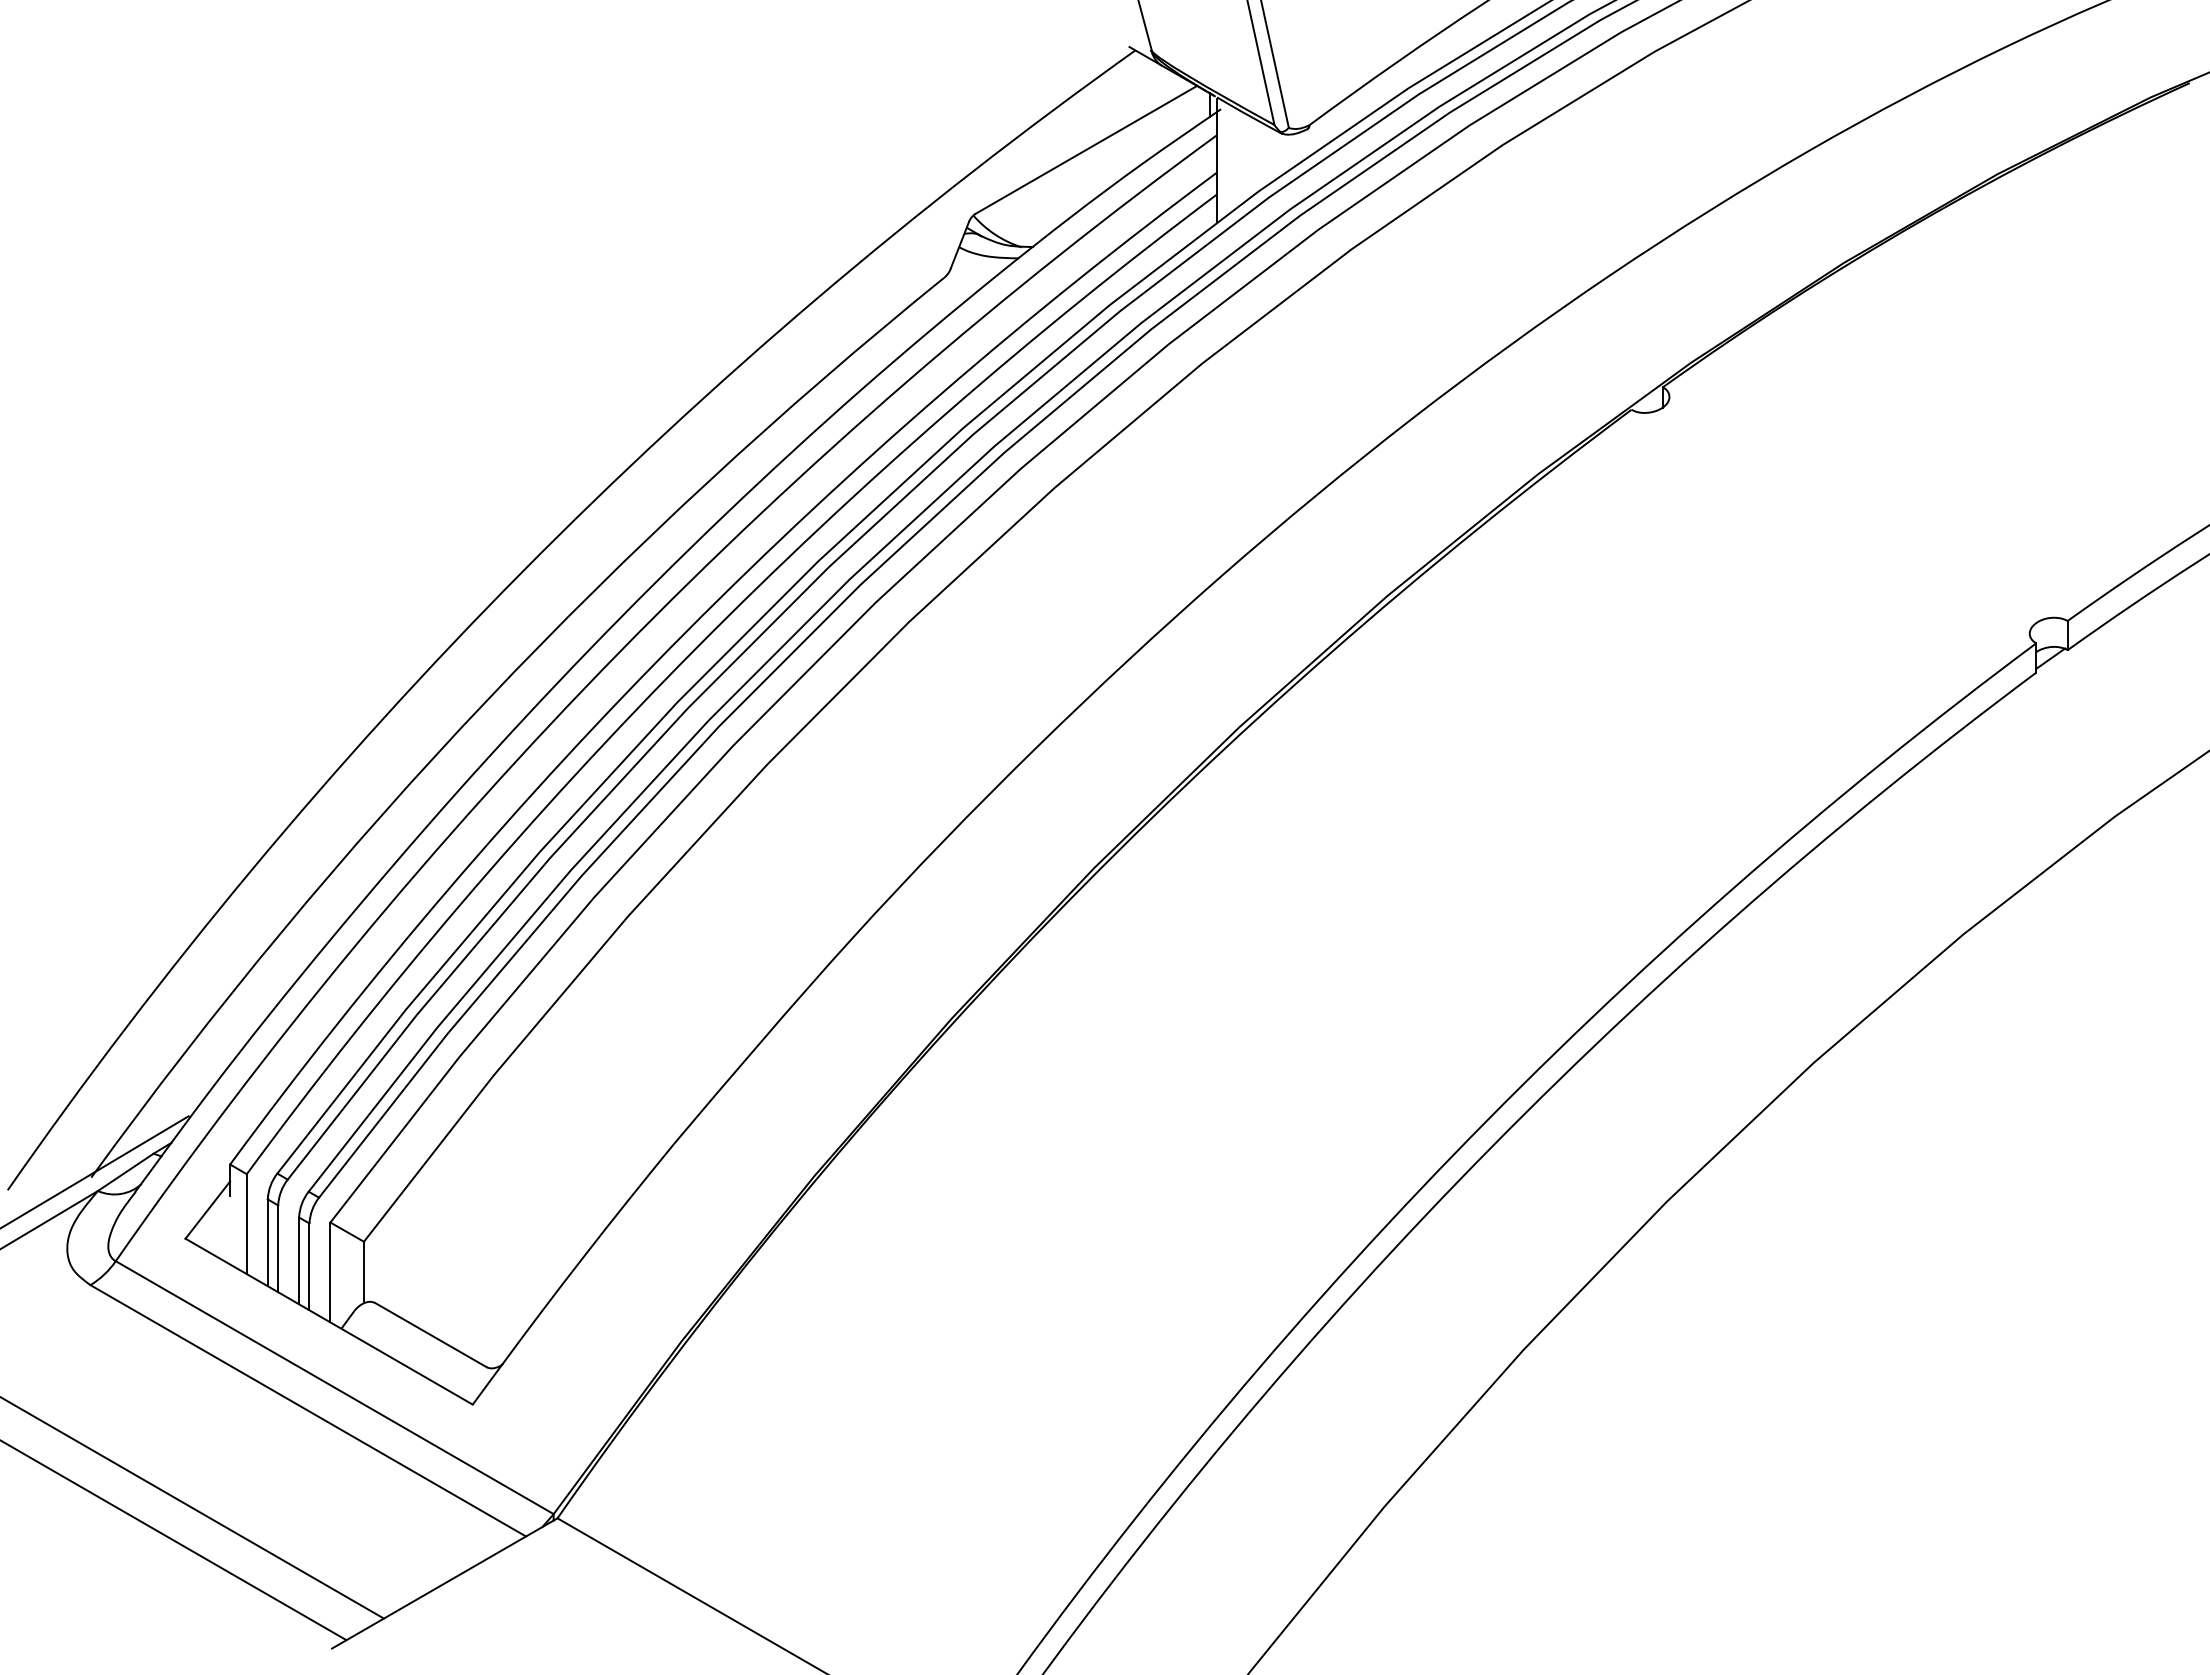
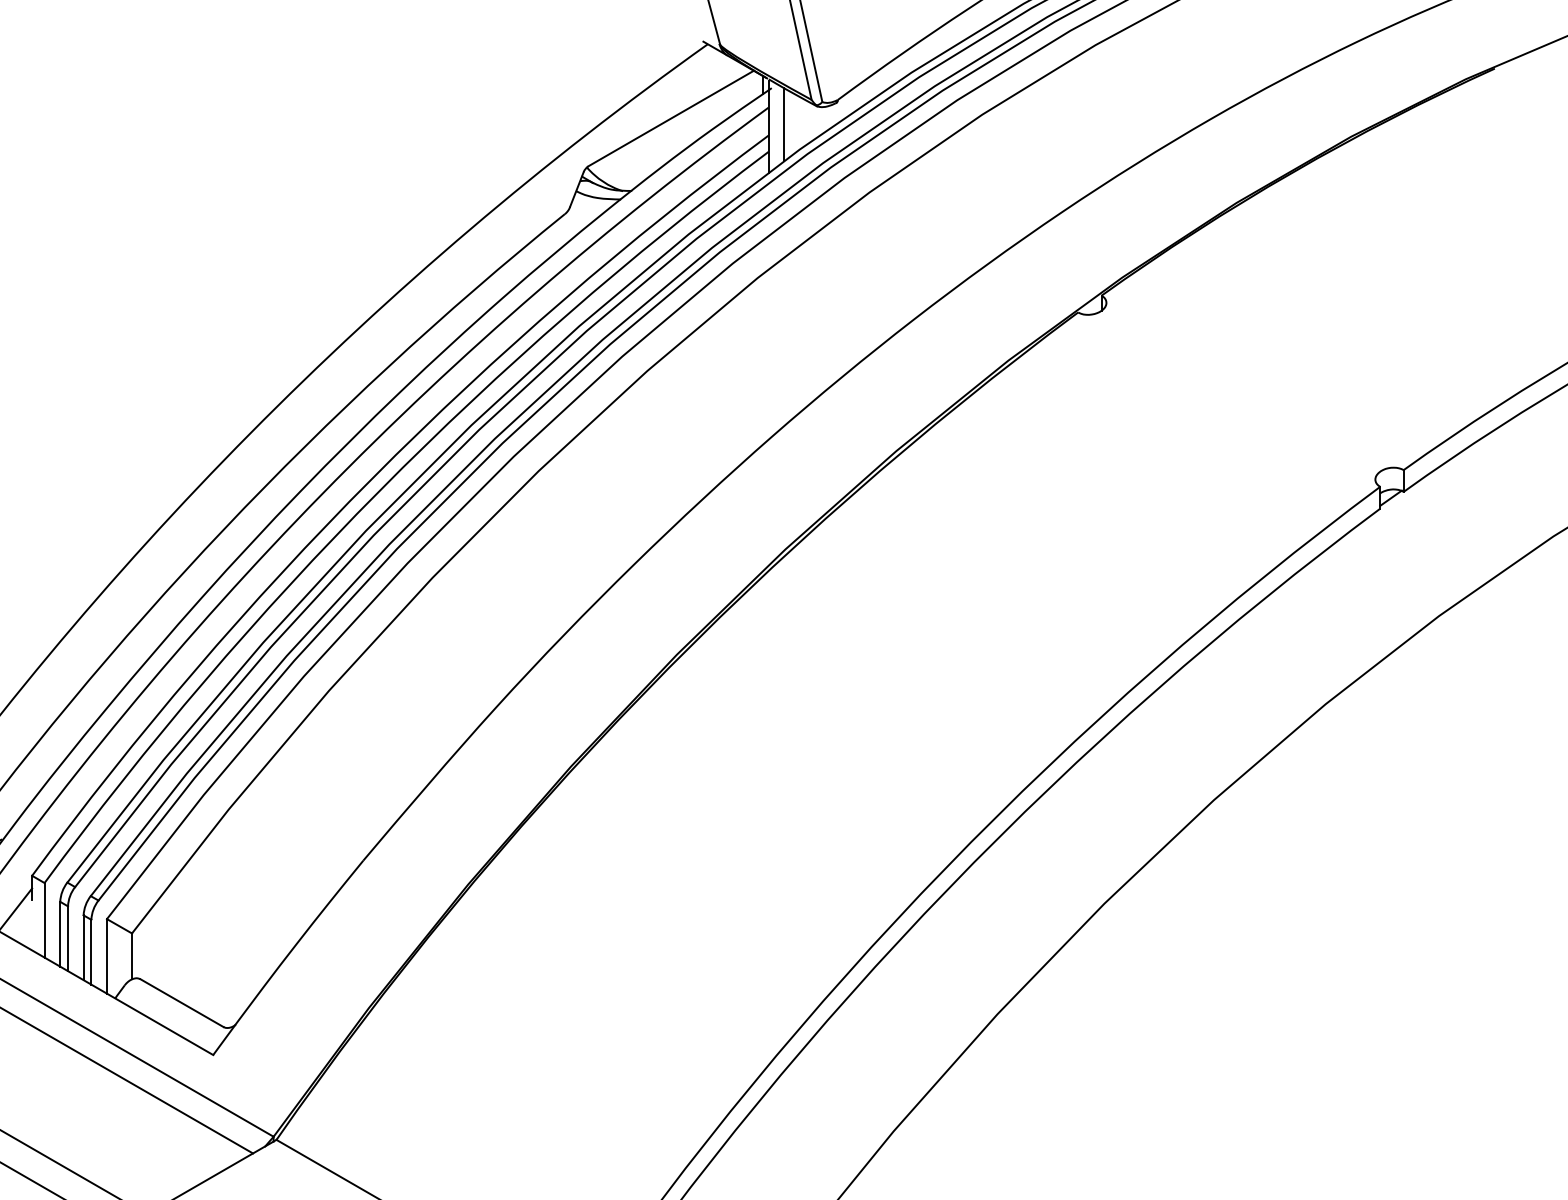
line: (1237, 157) -> (784, 124), added

